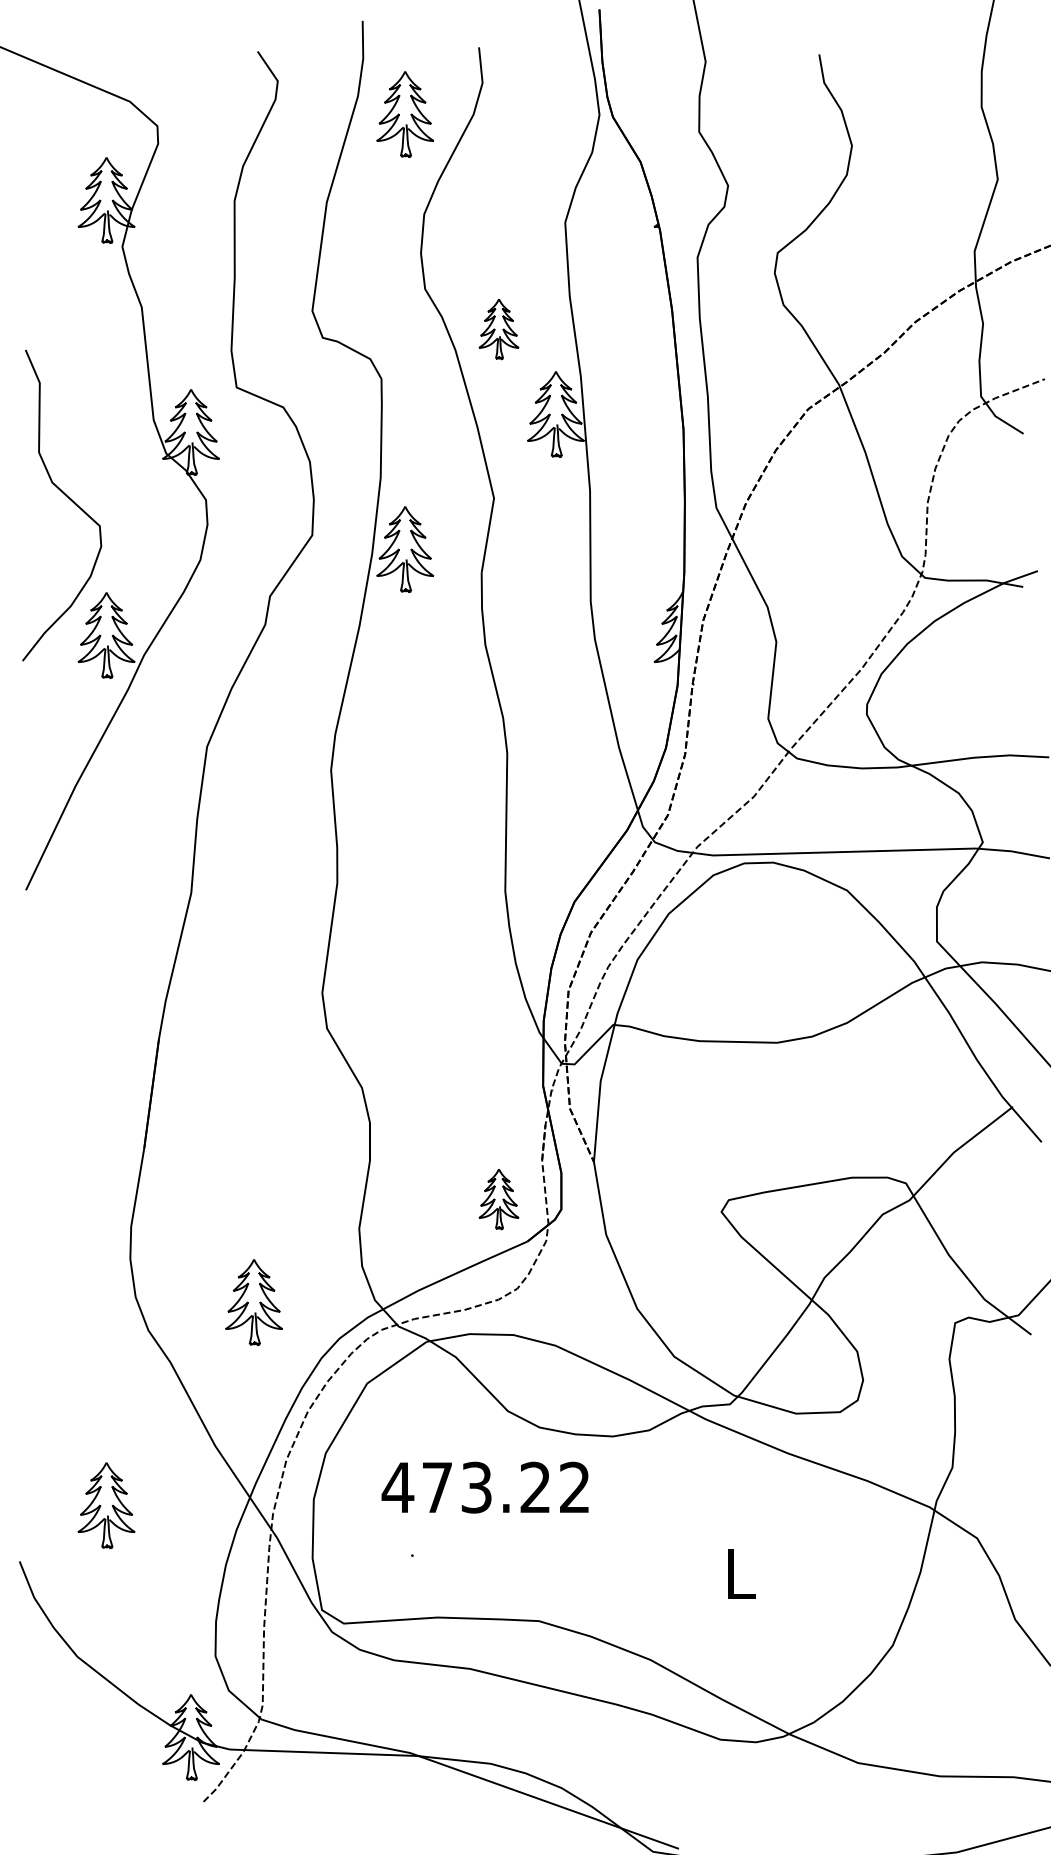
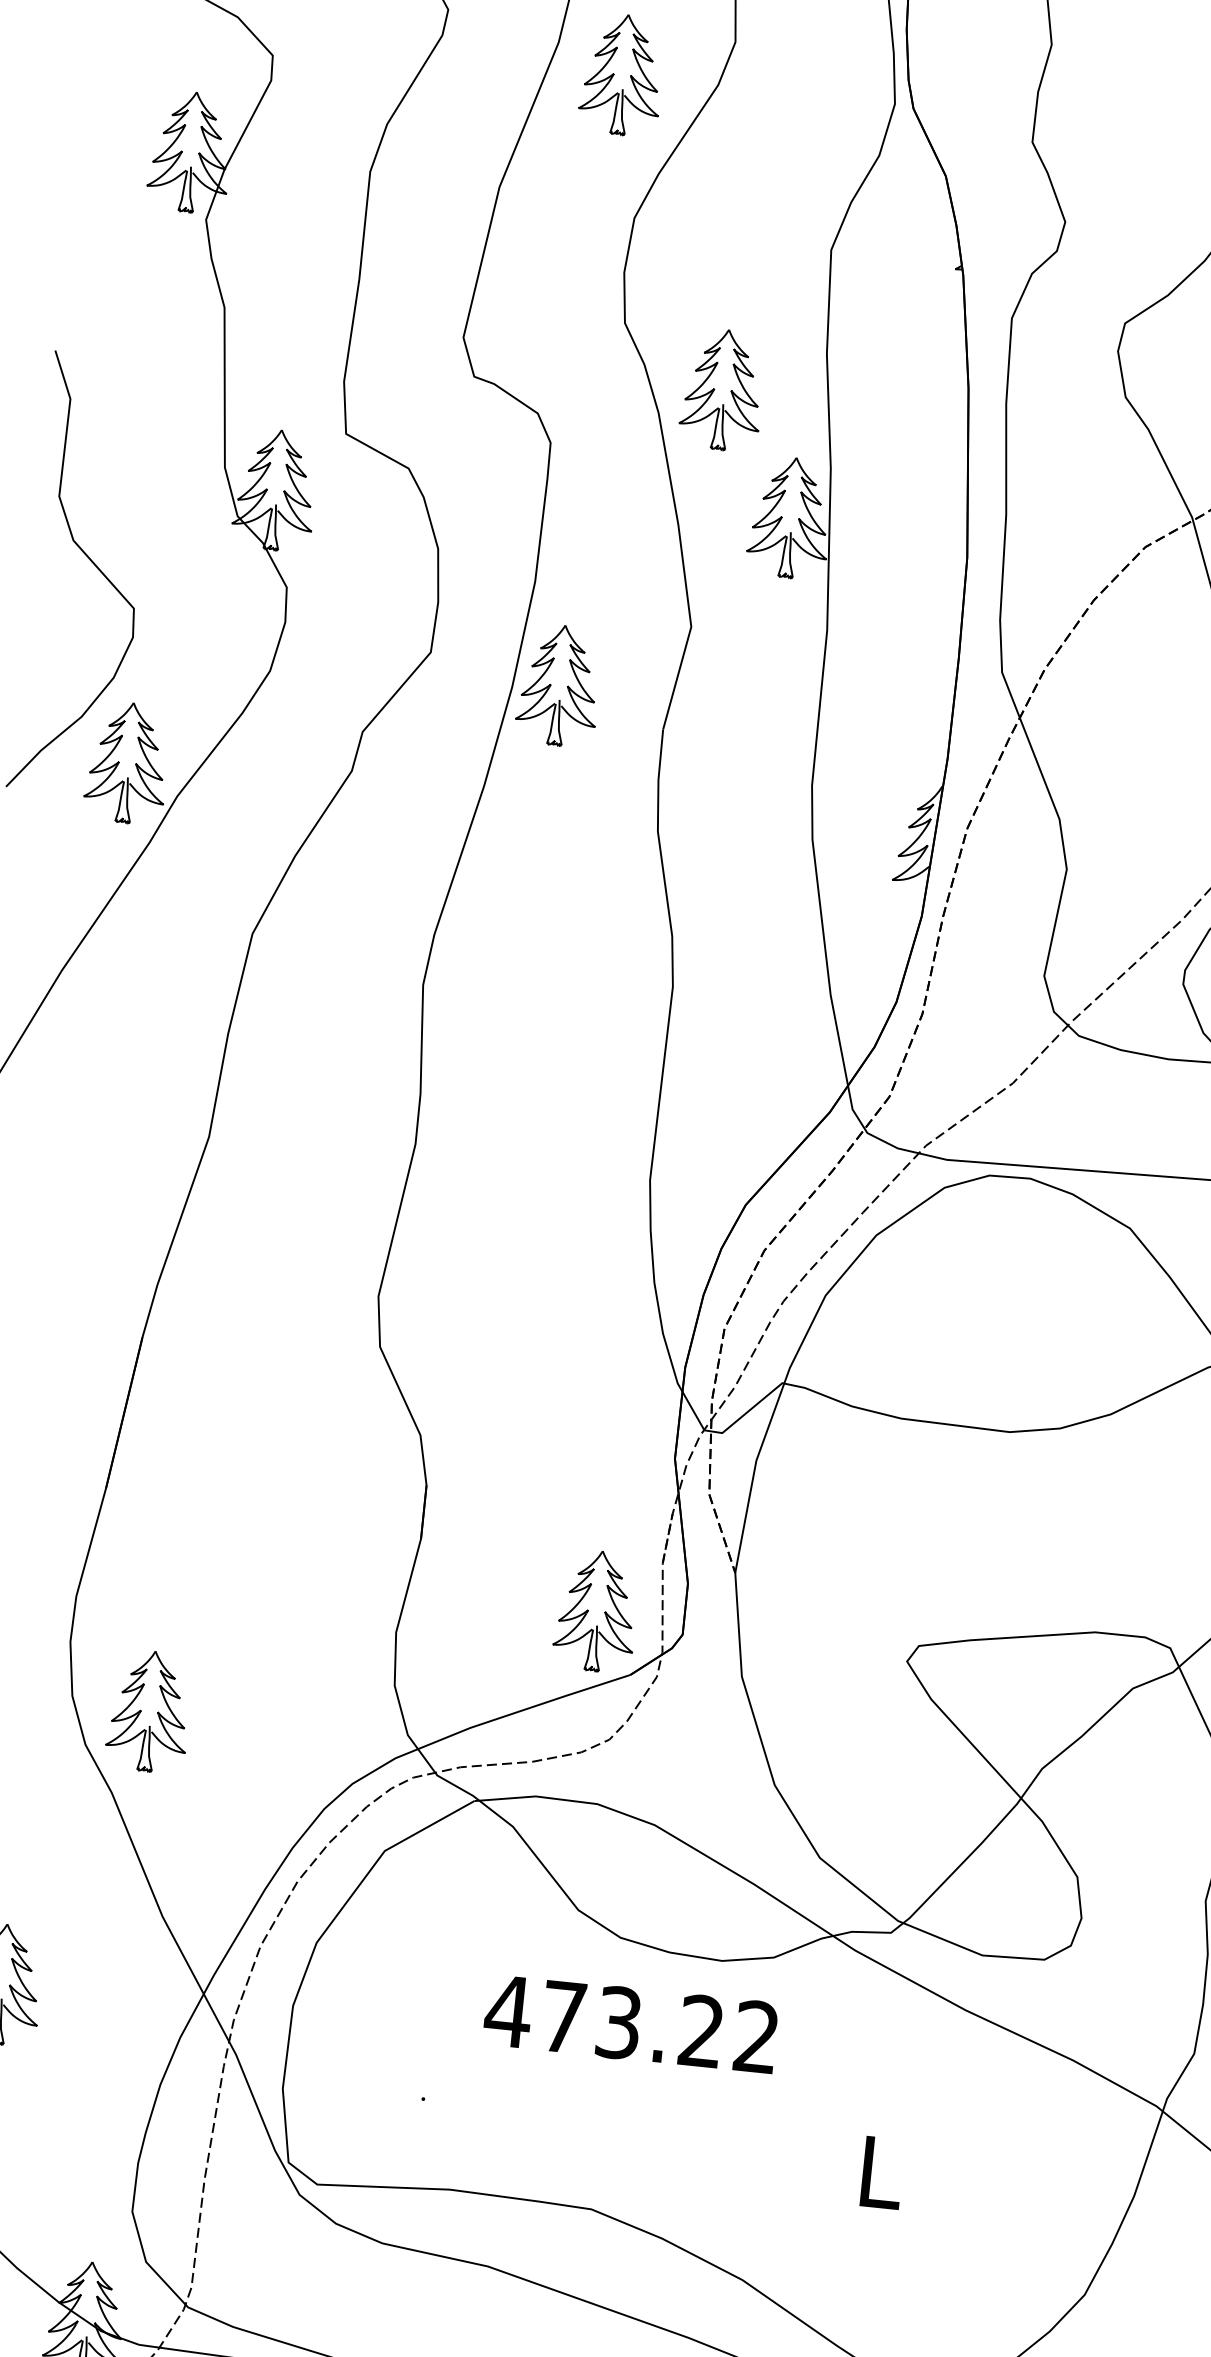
part: (498, 329) -> (722, 390), size x1.43
part: (498, 1199) -> (595, 1611), size x1.43
part: (253, 1302) -> (148, 1711), moved
text: (484, 1487) -> (629, 2023), moved

